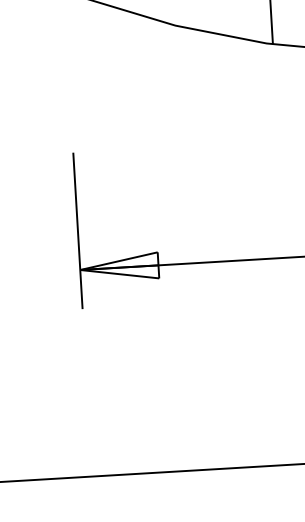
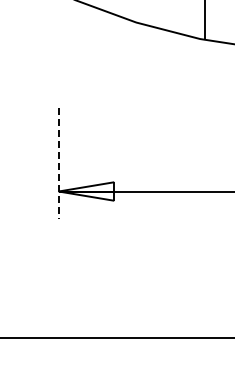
line: (77, 230) -> (58, 163), solid -> dashed

